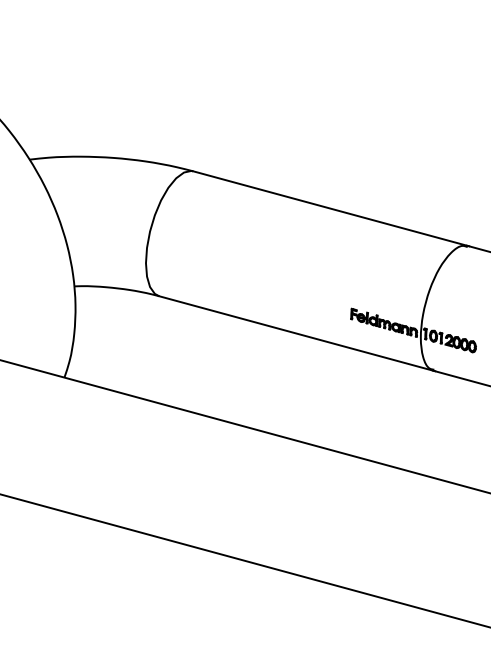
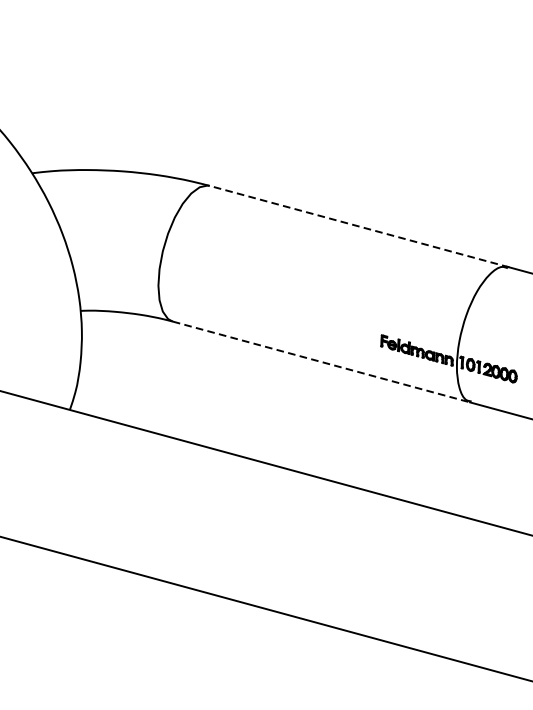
line: (331, 208) -> (359, 226), solid -> dashed
line: (297, 333) -> (322, 362), solid -> dashed

